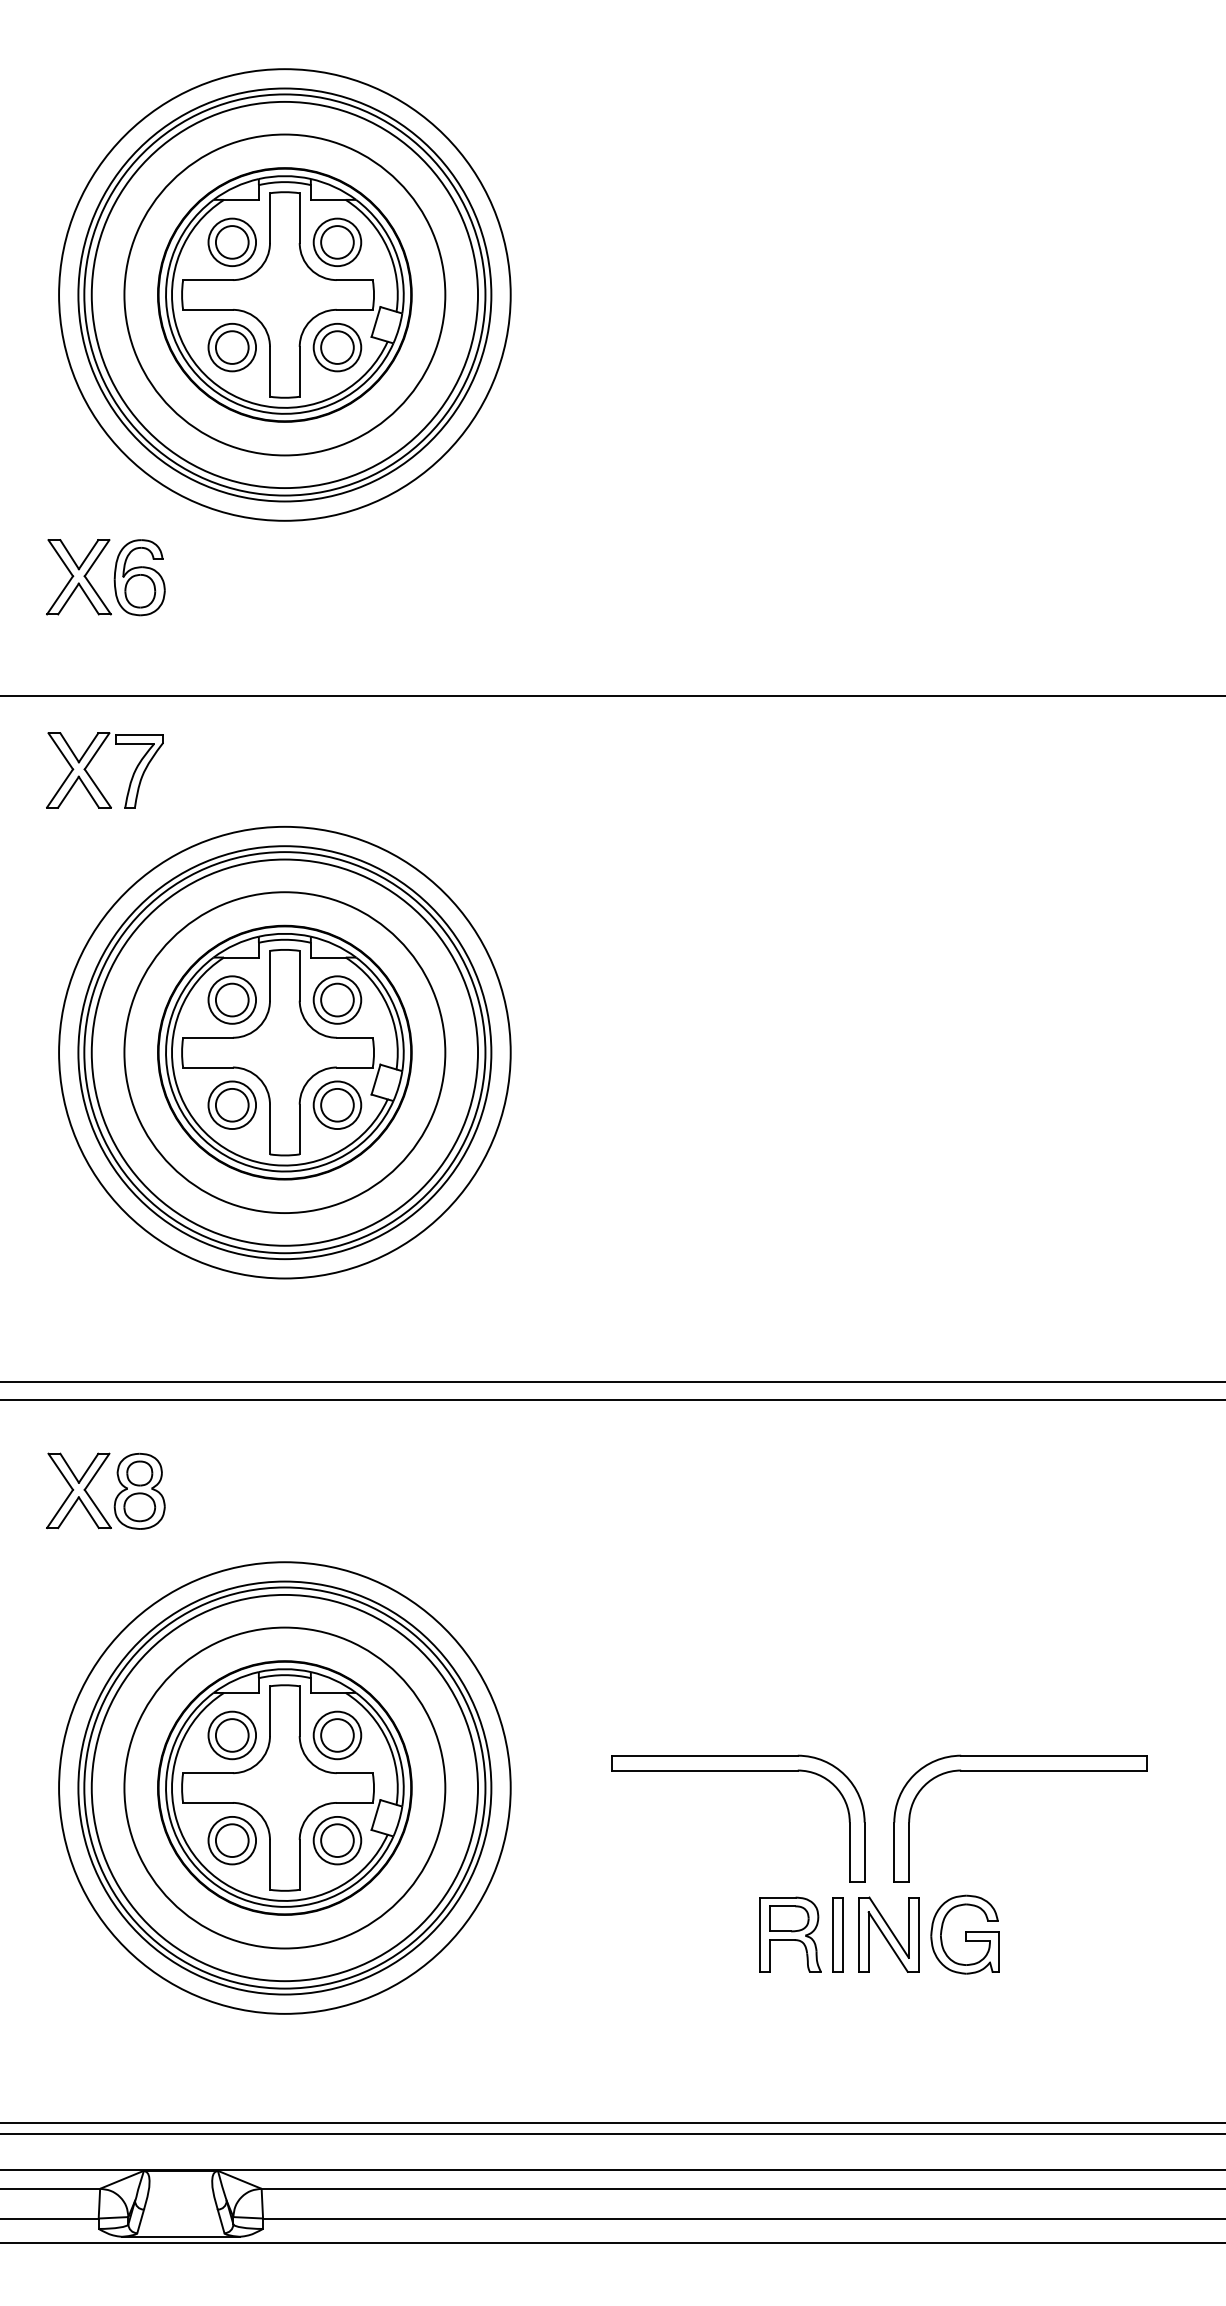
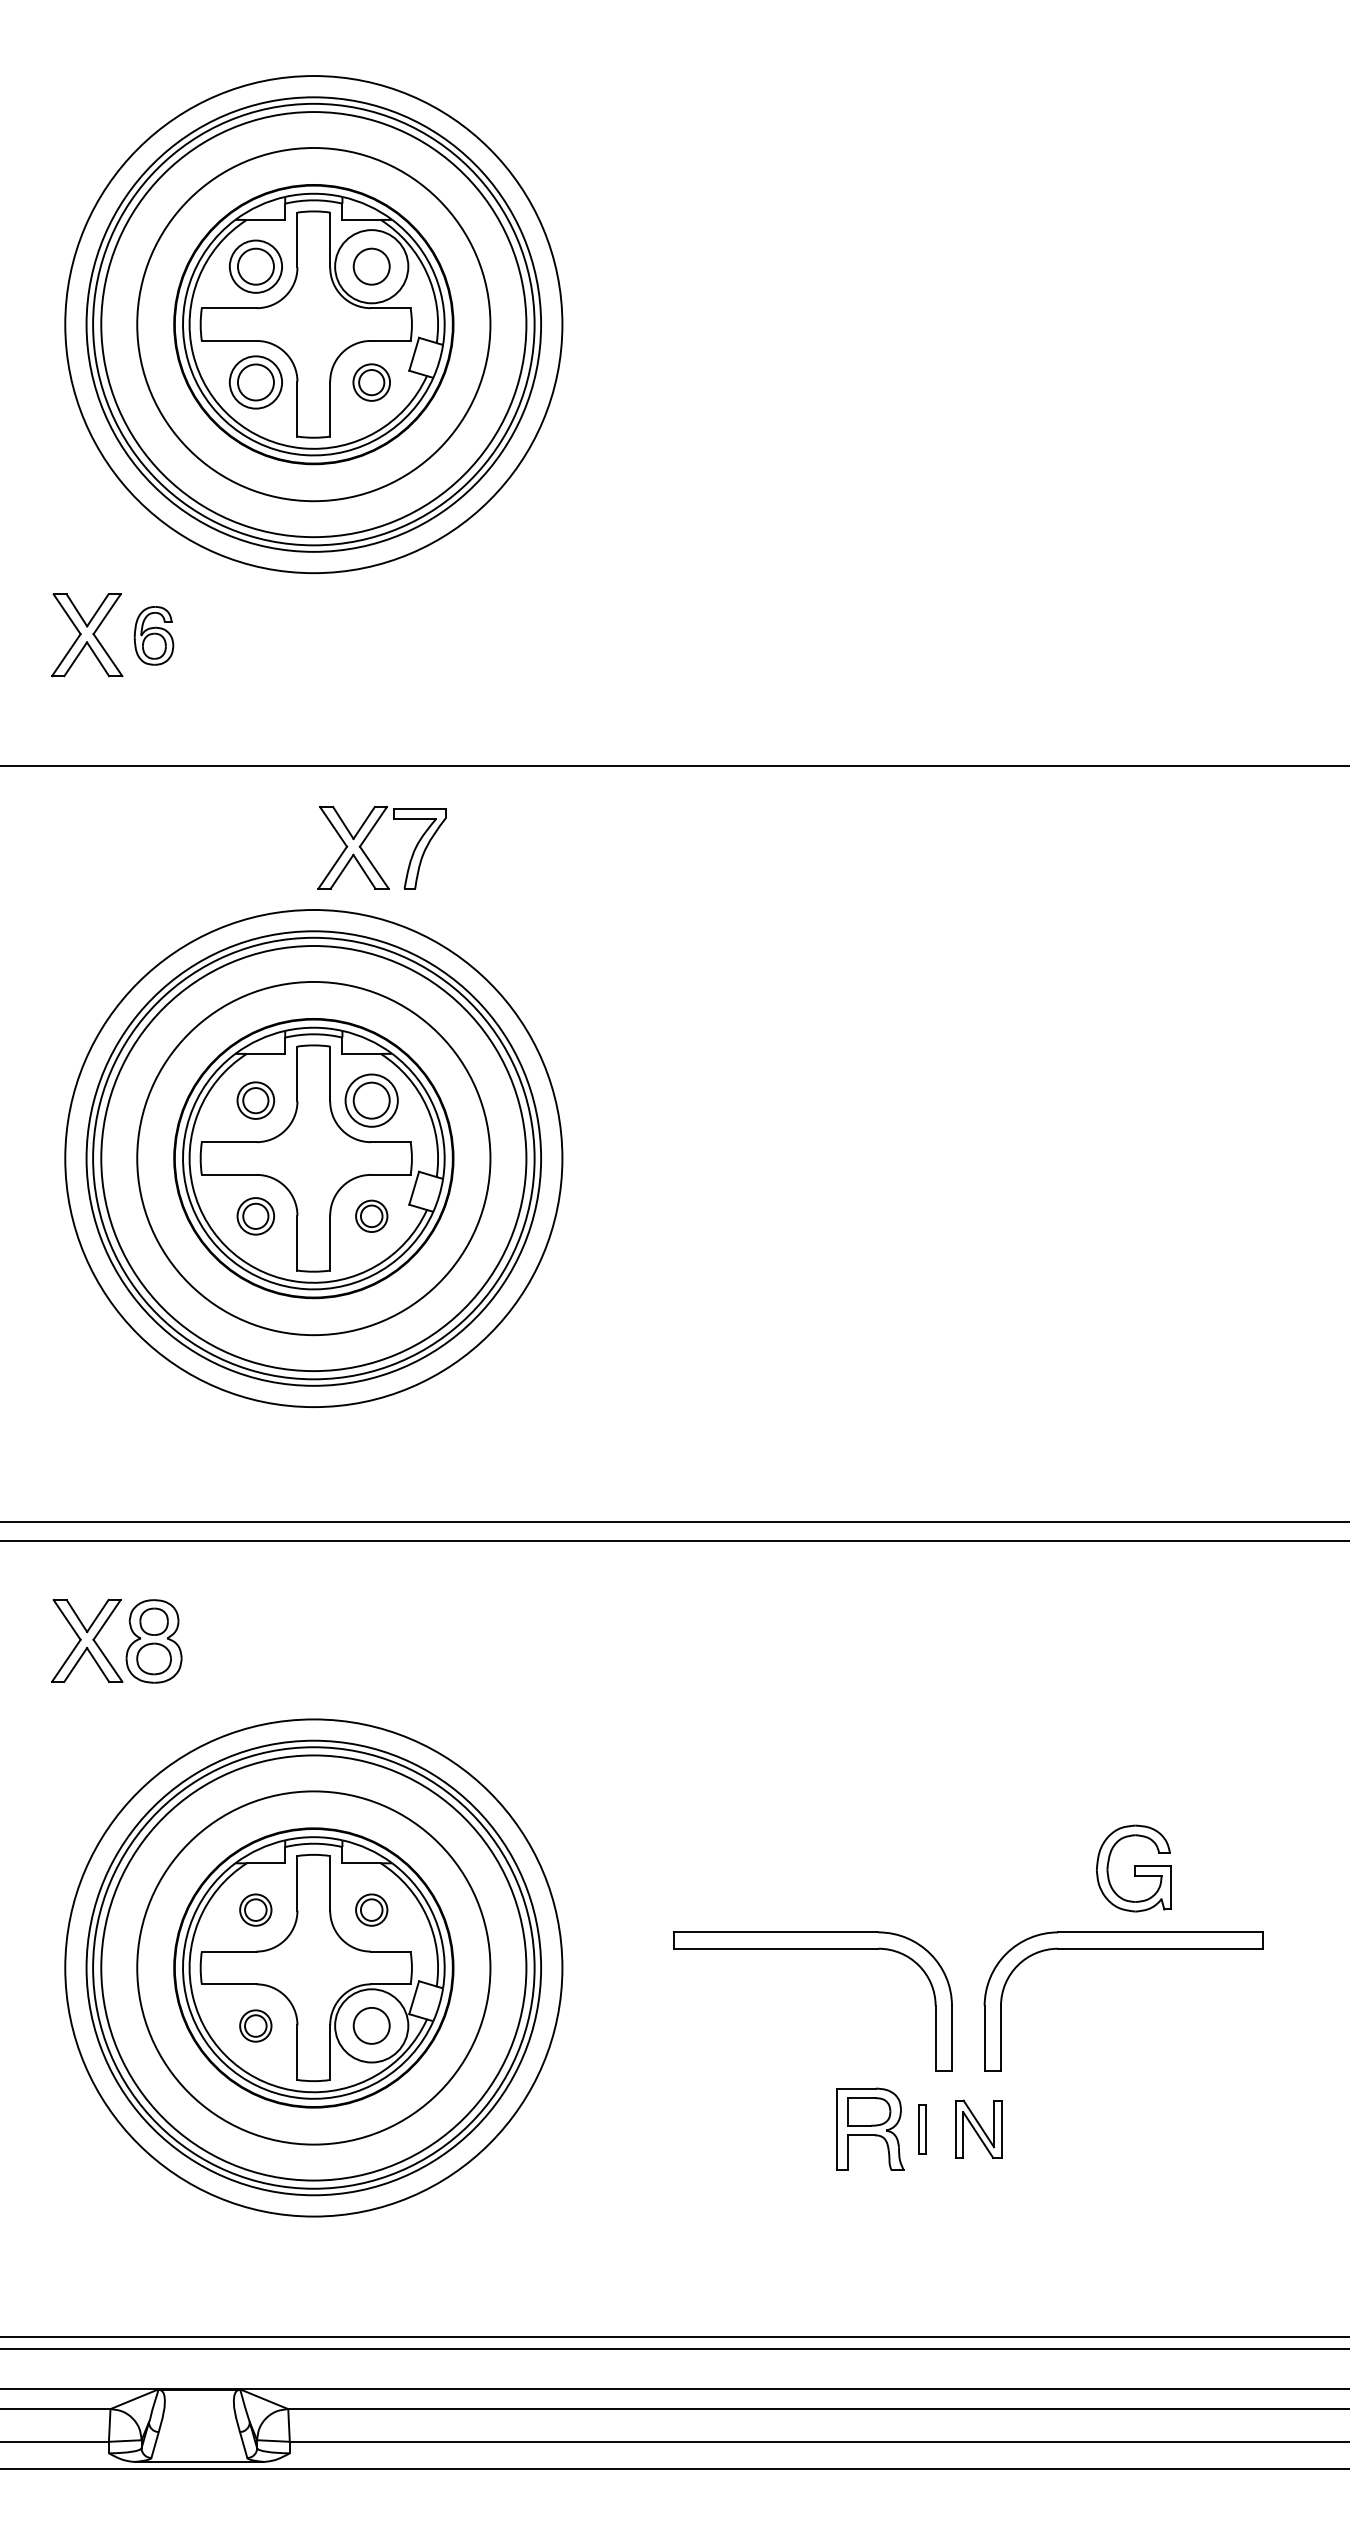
circle: (337, 242) -> (371, 266), size x1.4
part: (337, 347) -> (371, 382), size x0.7
part: (139, 577) -> (153, 635), size x0.7
part: (92, 778) -> (368, 856), moved
part: (231, 999) -> (255, 1100), size x0.7
part: (231, 1104) -> (255, 1215), size x0.7
part: (337, 1104) -> (371, 1215), size x0.6
part: (231, 1735) -> (255, 1910), size x0.6
part: (337, 1735) -> (371, 1910), size x0.6
part: (231, 1840) -> (255, 2025), size x0.6
circle: (337, 1840) -> (371, 2025), size x1.4
part: (837, 1934) -> (922, 2129), size x0.6
part: (888, 1934) -> (978, 2129), size x0.7
part: (964, 1934) -> (1133, 1868), moved

